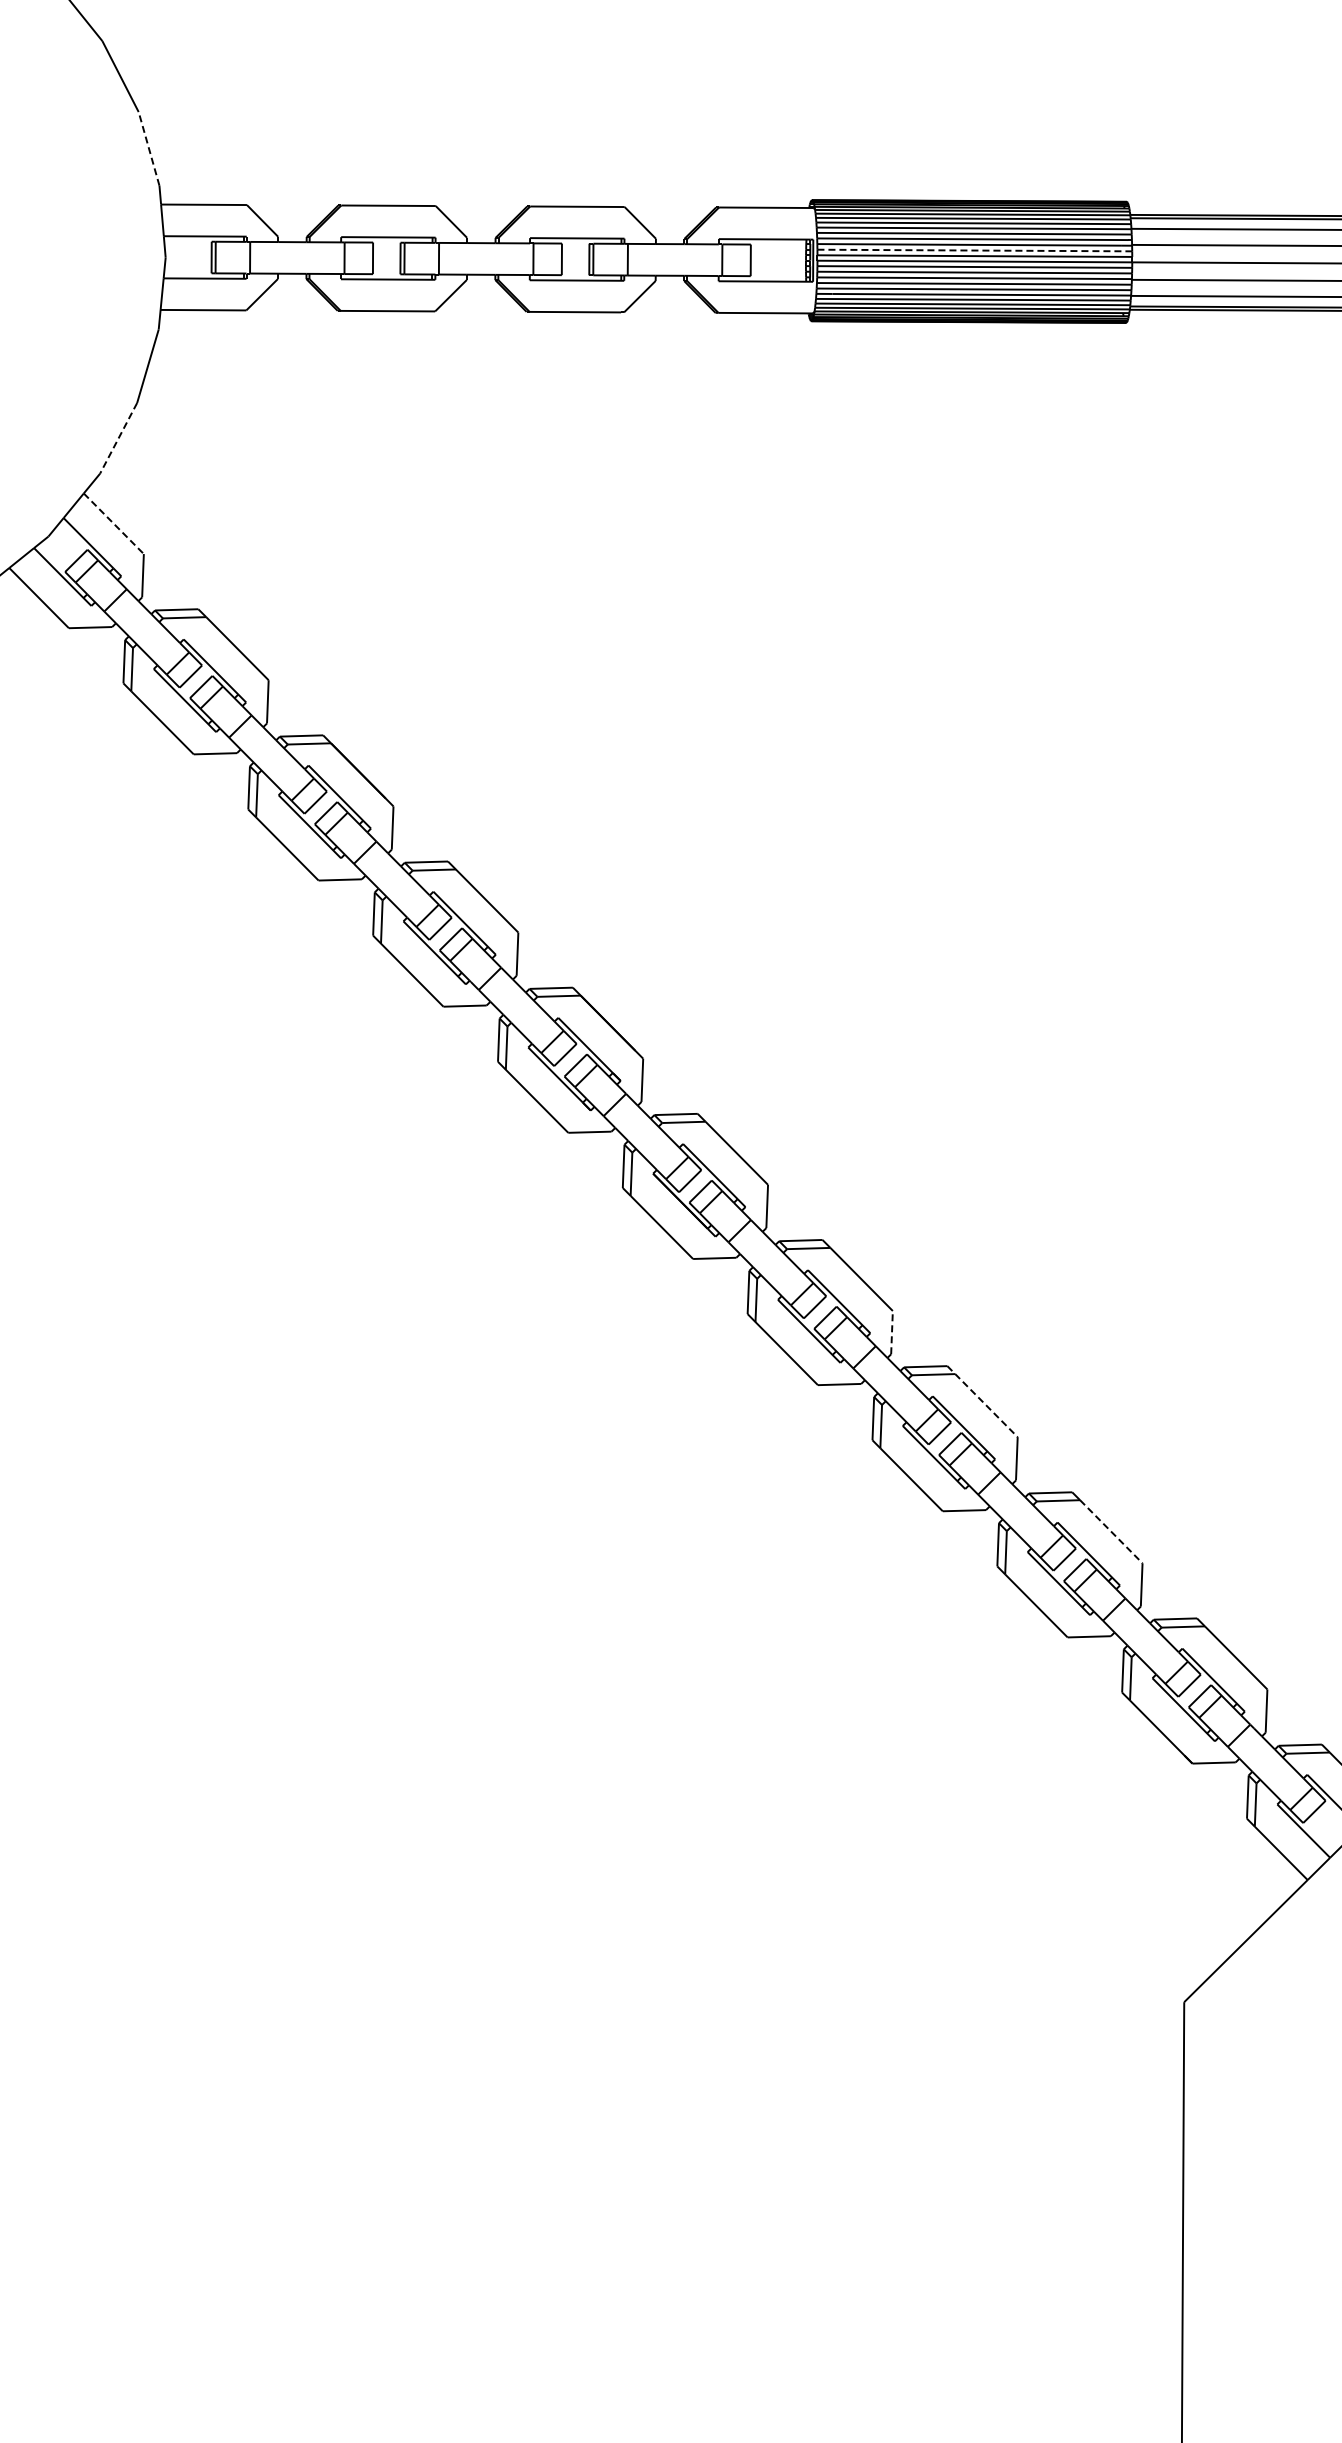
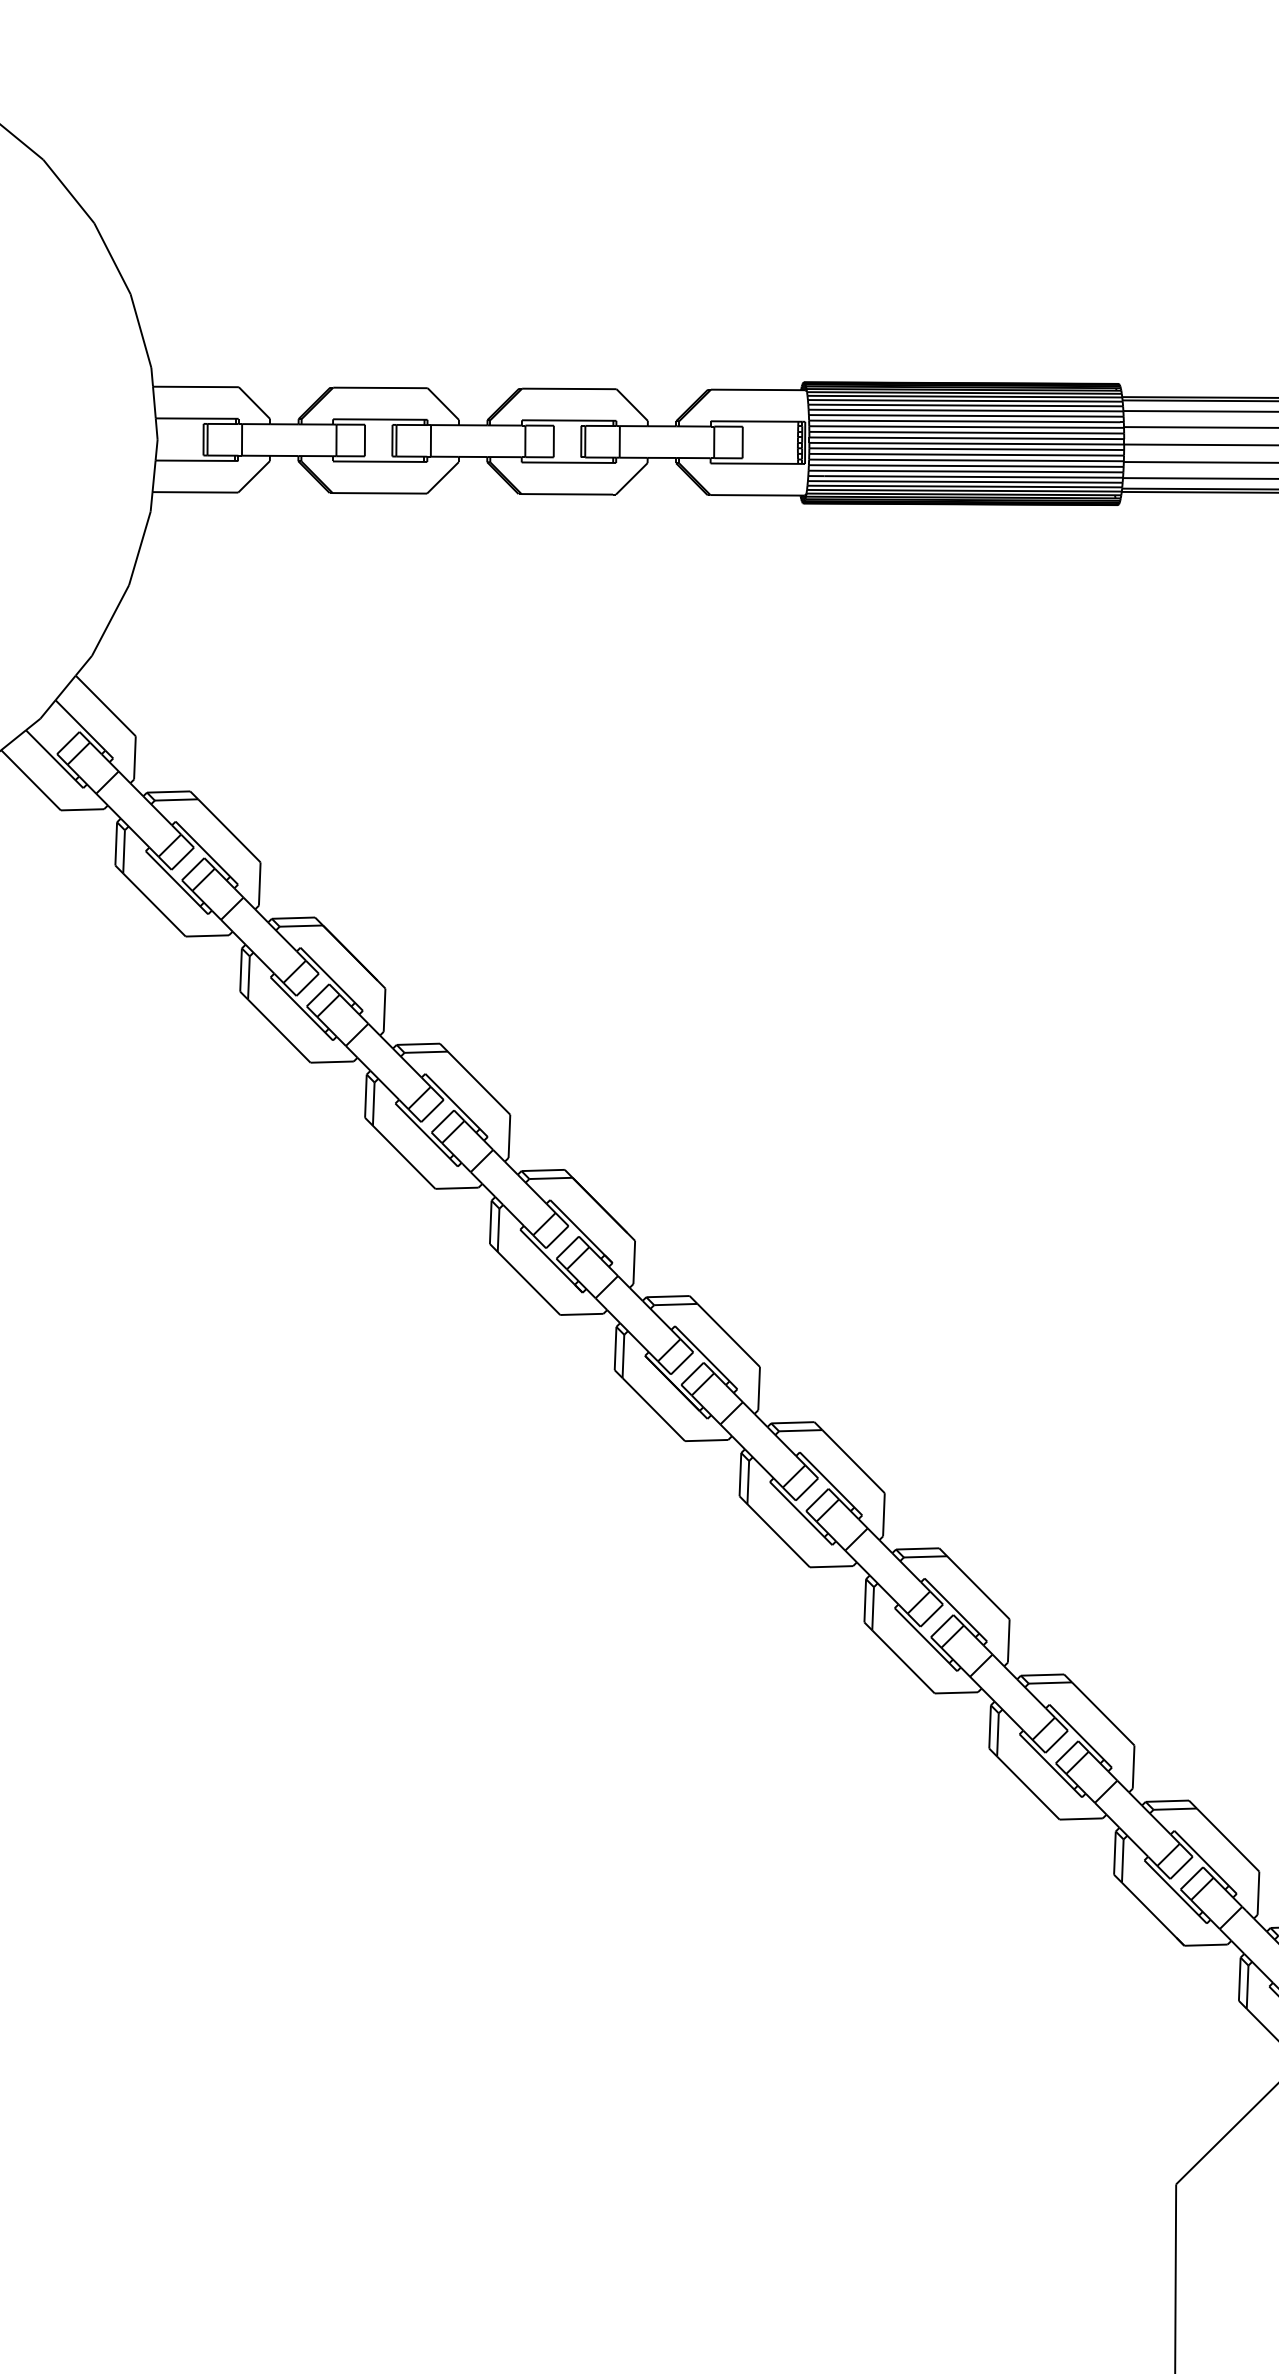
line: (148, 148) -> (140, 330), dashed -> solid
line: (975, 250) -> (967, 432), dashed -> solid
line: (118, 438) -> (110, 620), dashed -> solid
line: (113, 523) -> (105, 705), dashed -> solid
line: (892, 1332) -> (884, 1514), dashed -> solid
line: (981, 1401) -> (973, 1583), dashed -> solid
line: (1111, 1532) -> (1103, 1714), dashed -> solid

